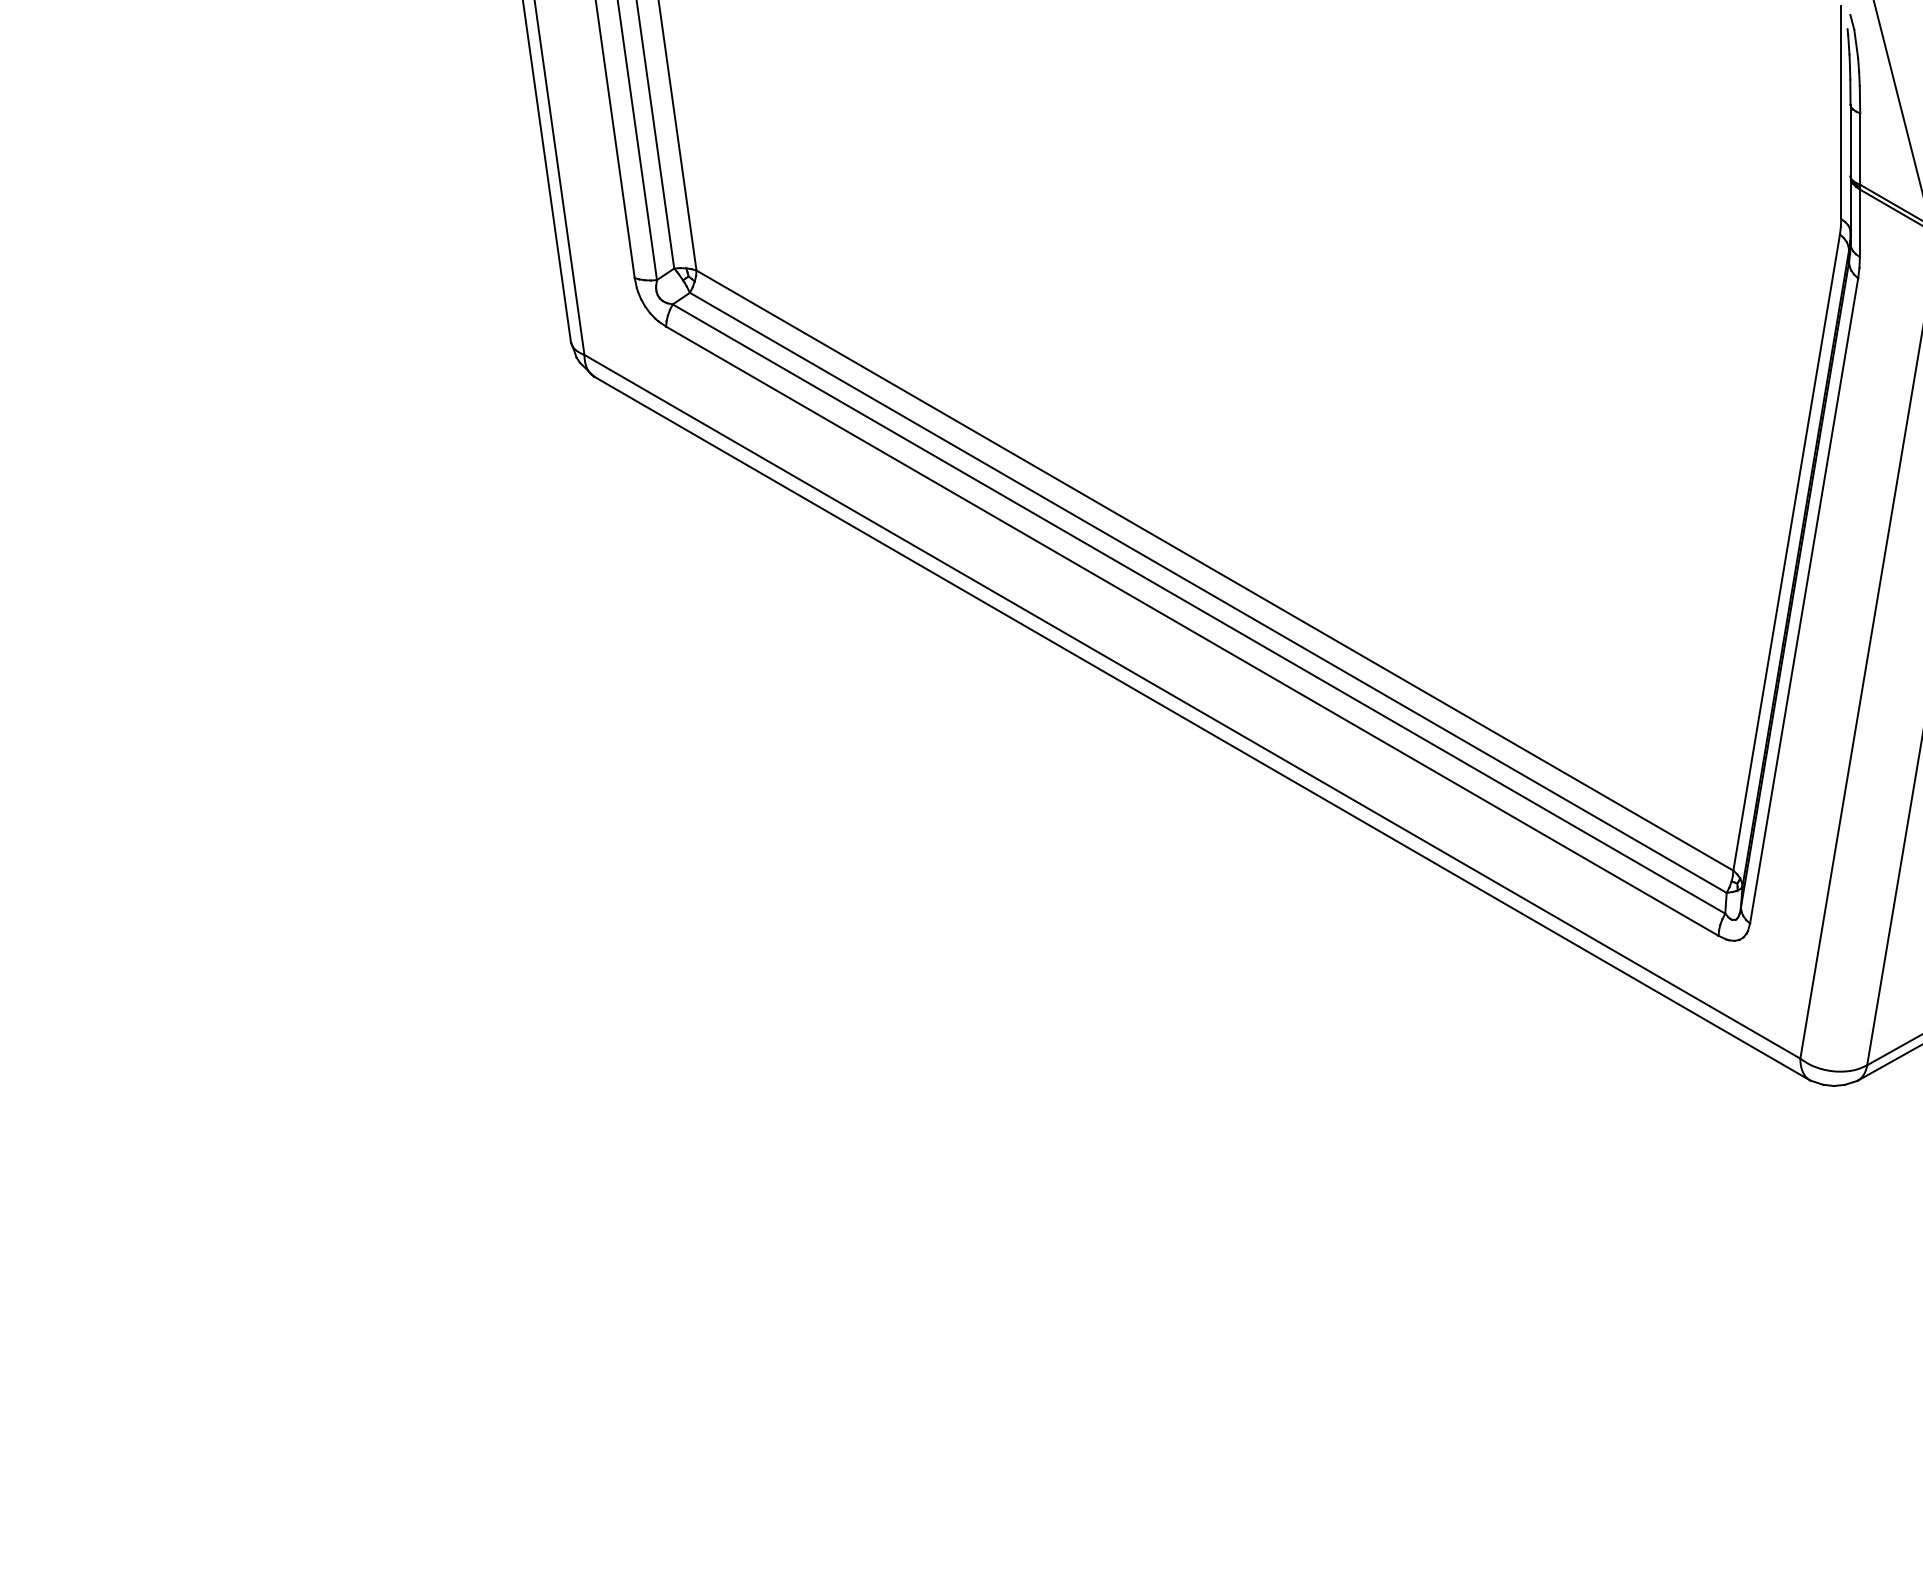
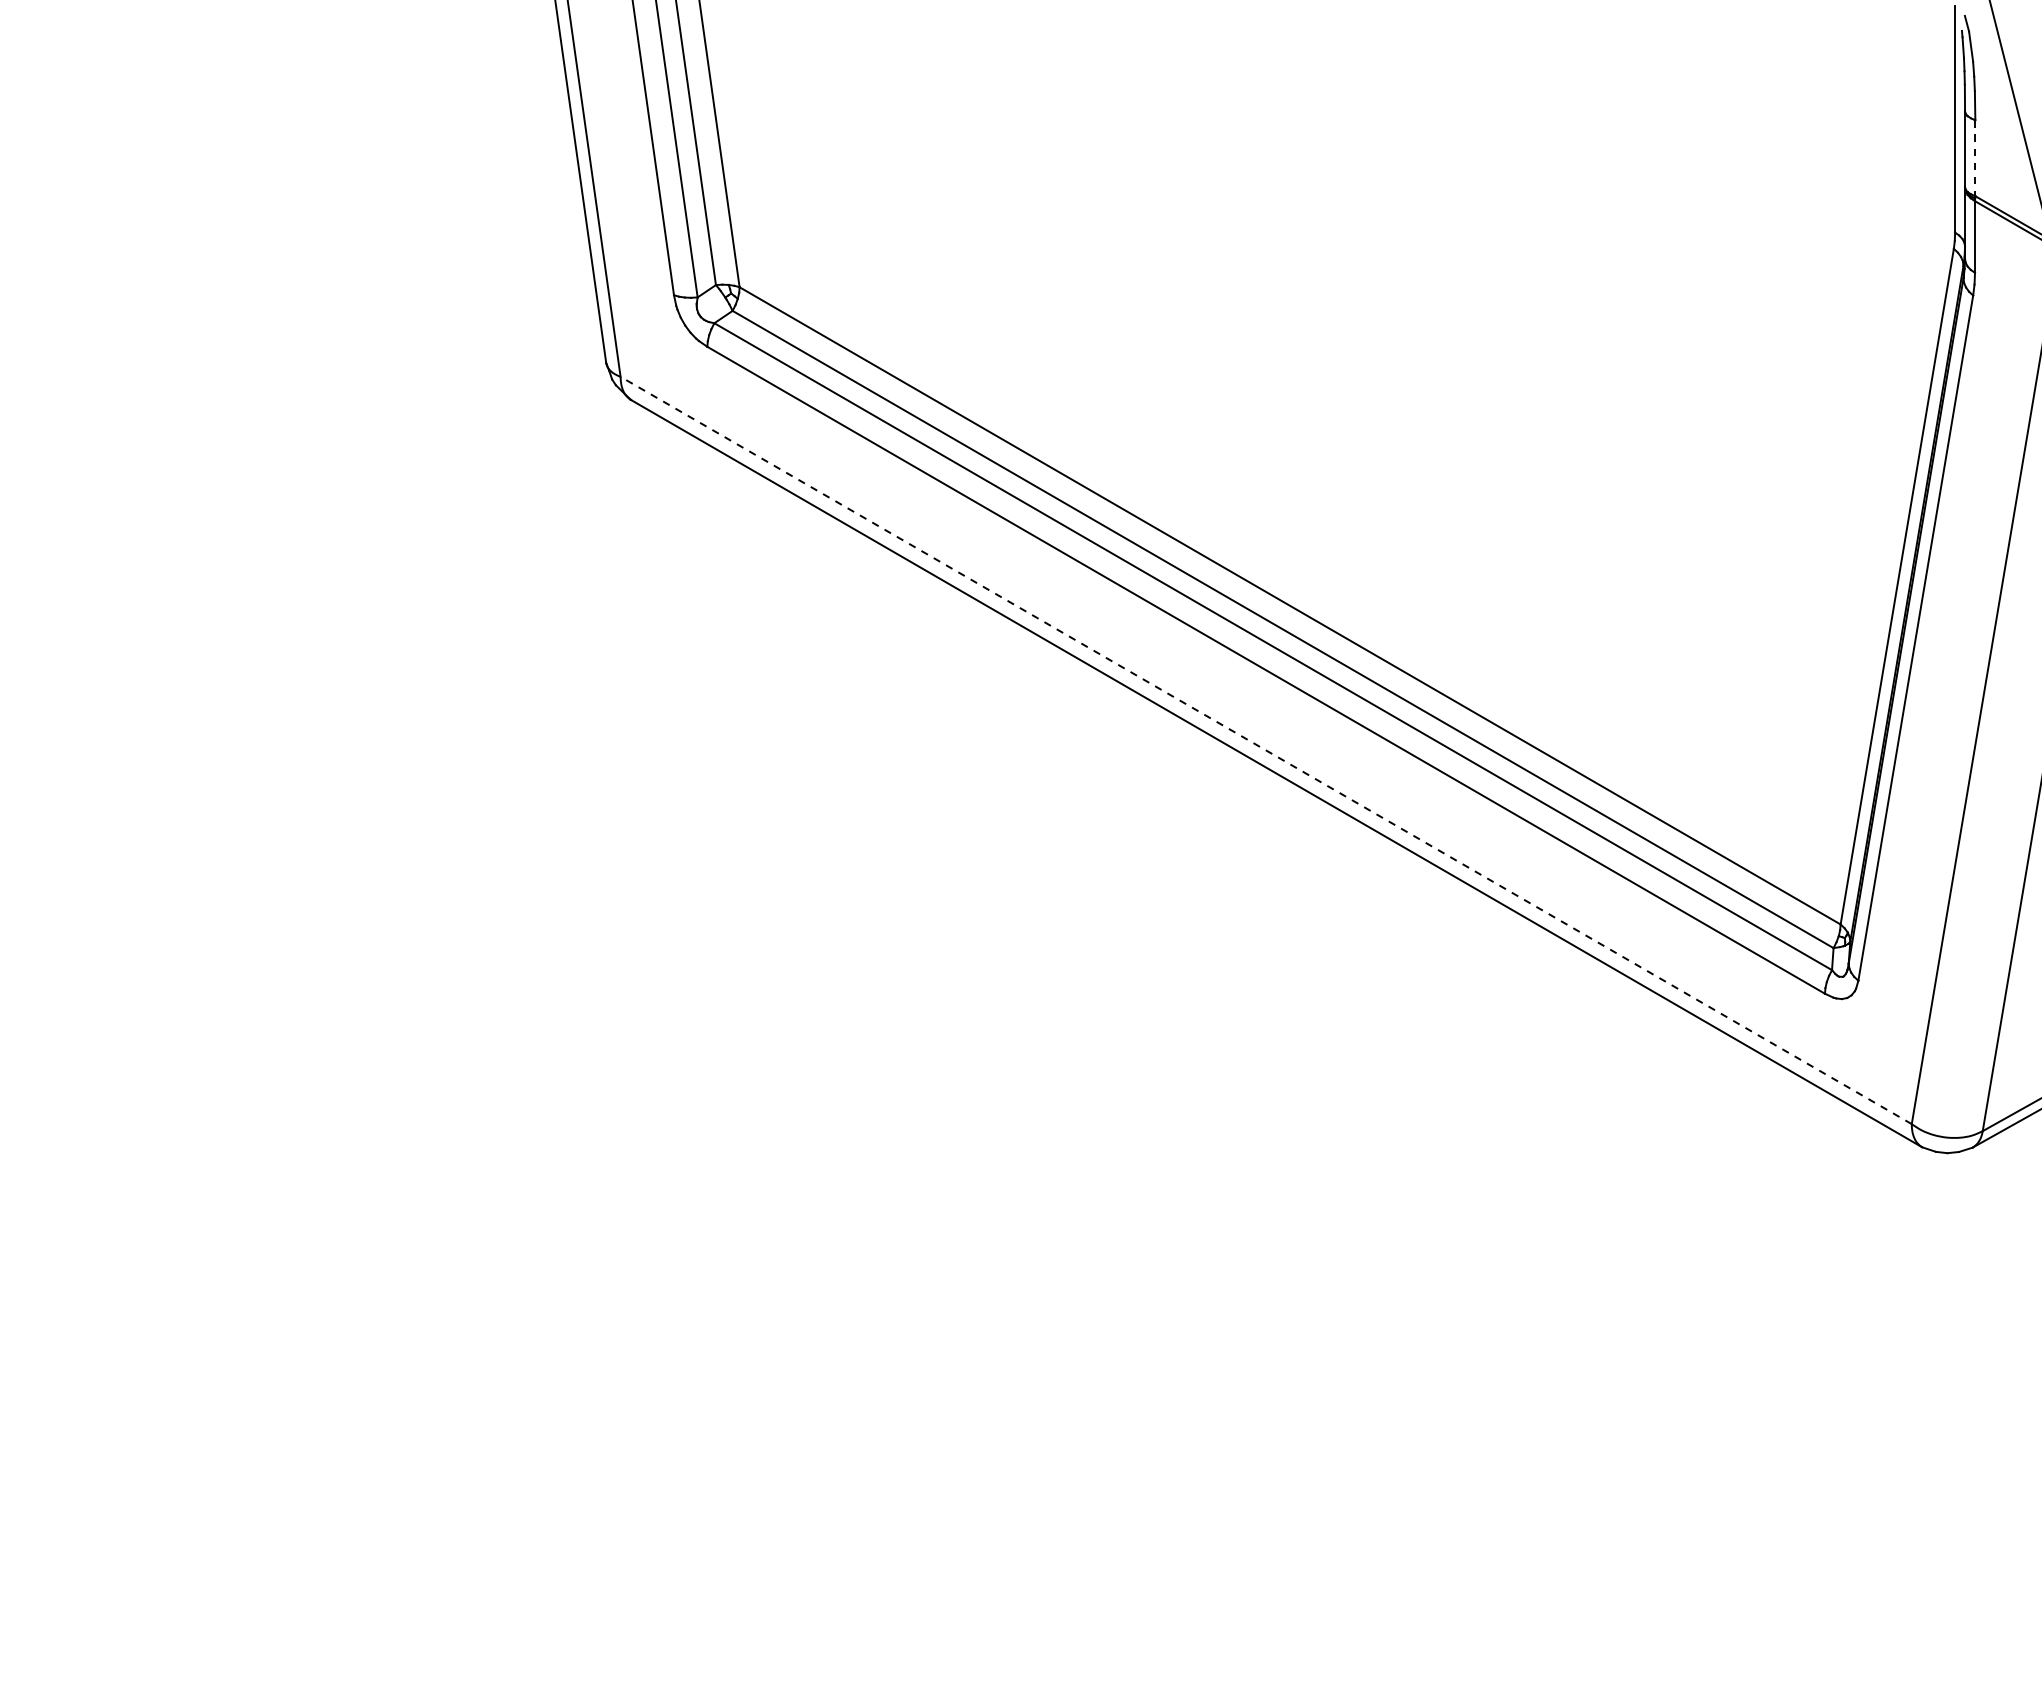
line: (1860, 149) -> (1975, 158), solid -> dashed
line: (1191, 706) -> (1265, 750), solid -> dashed

